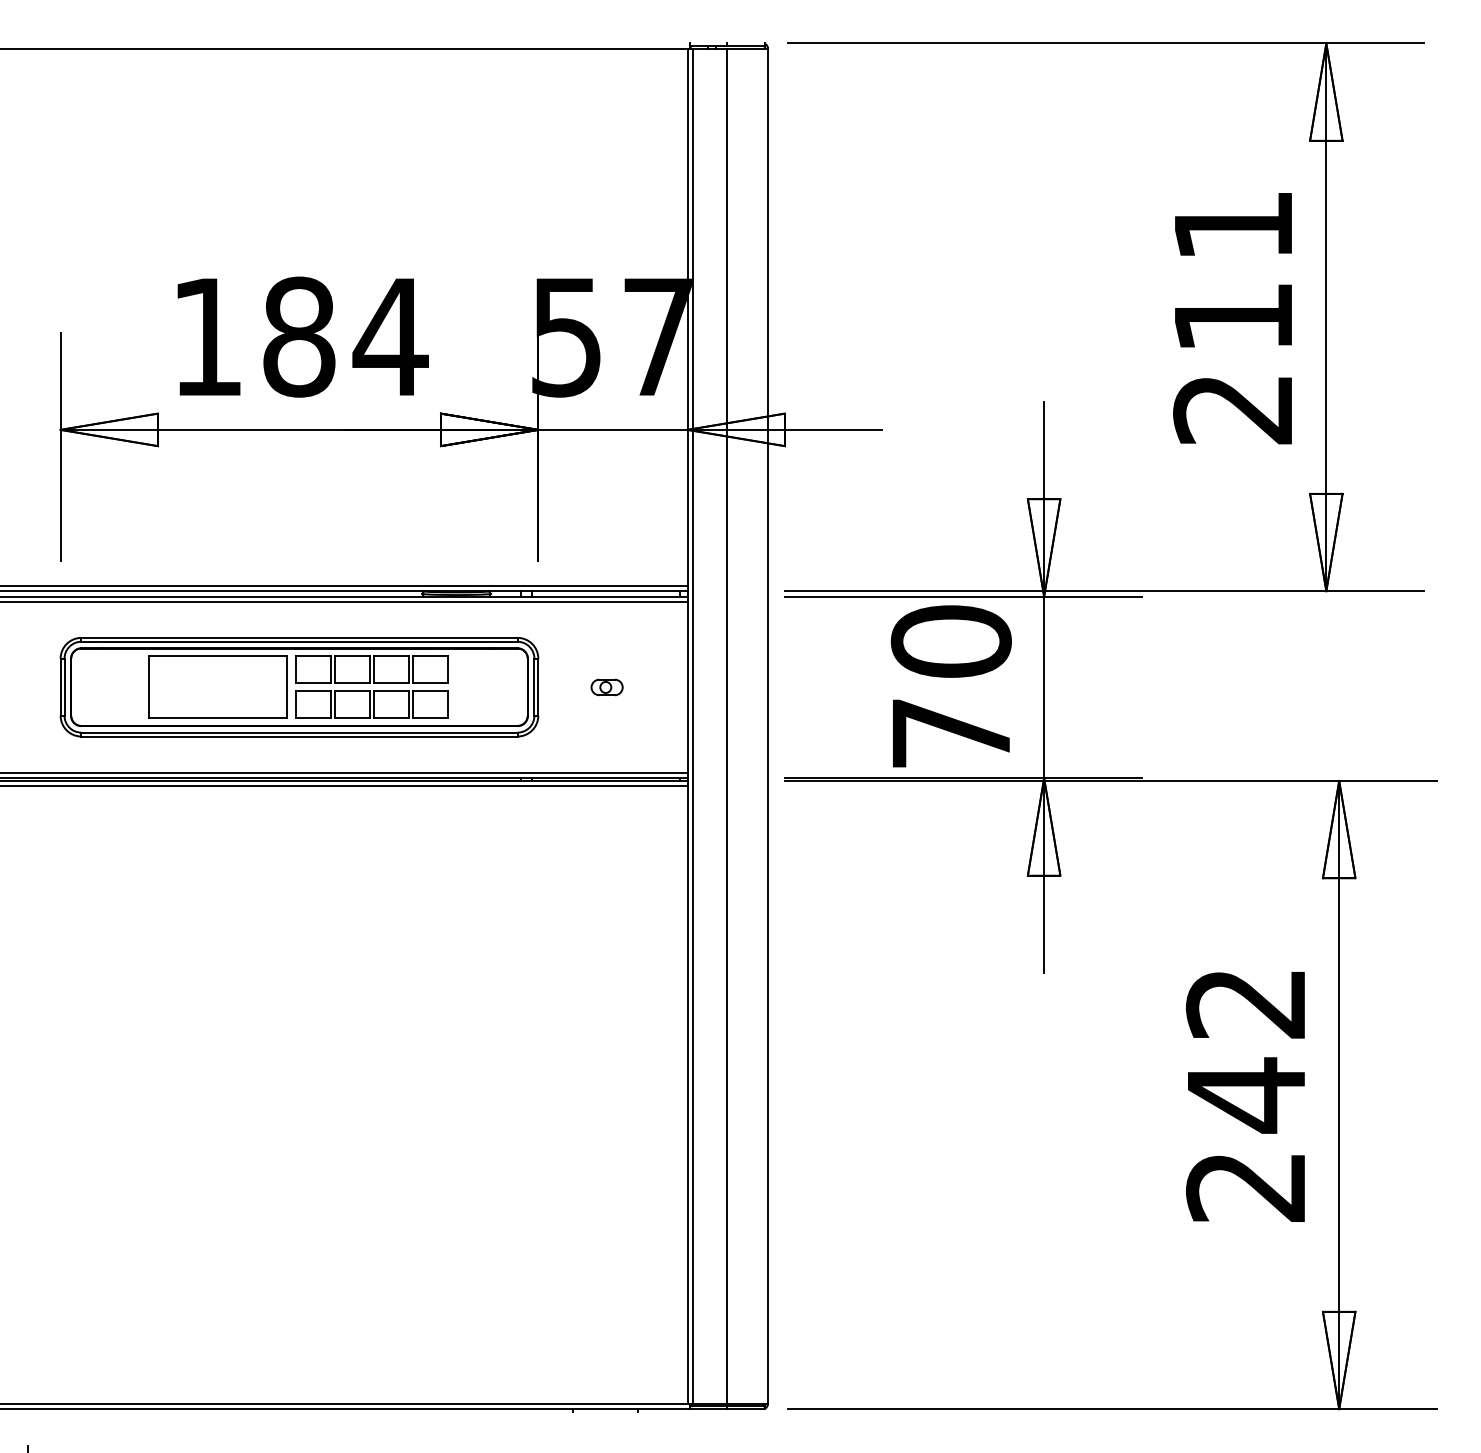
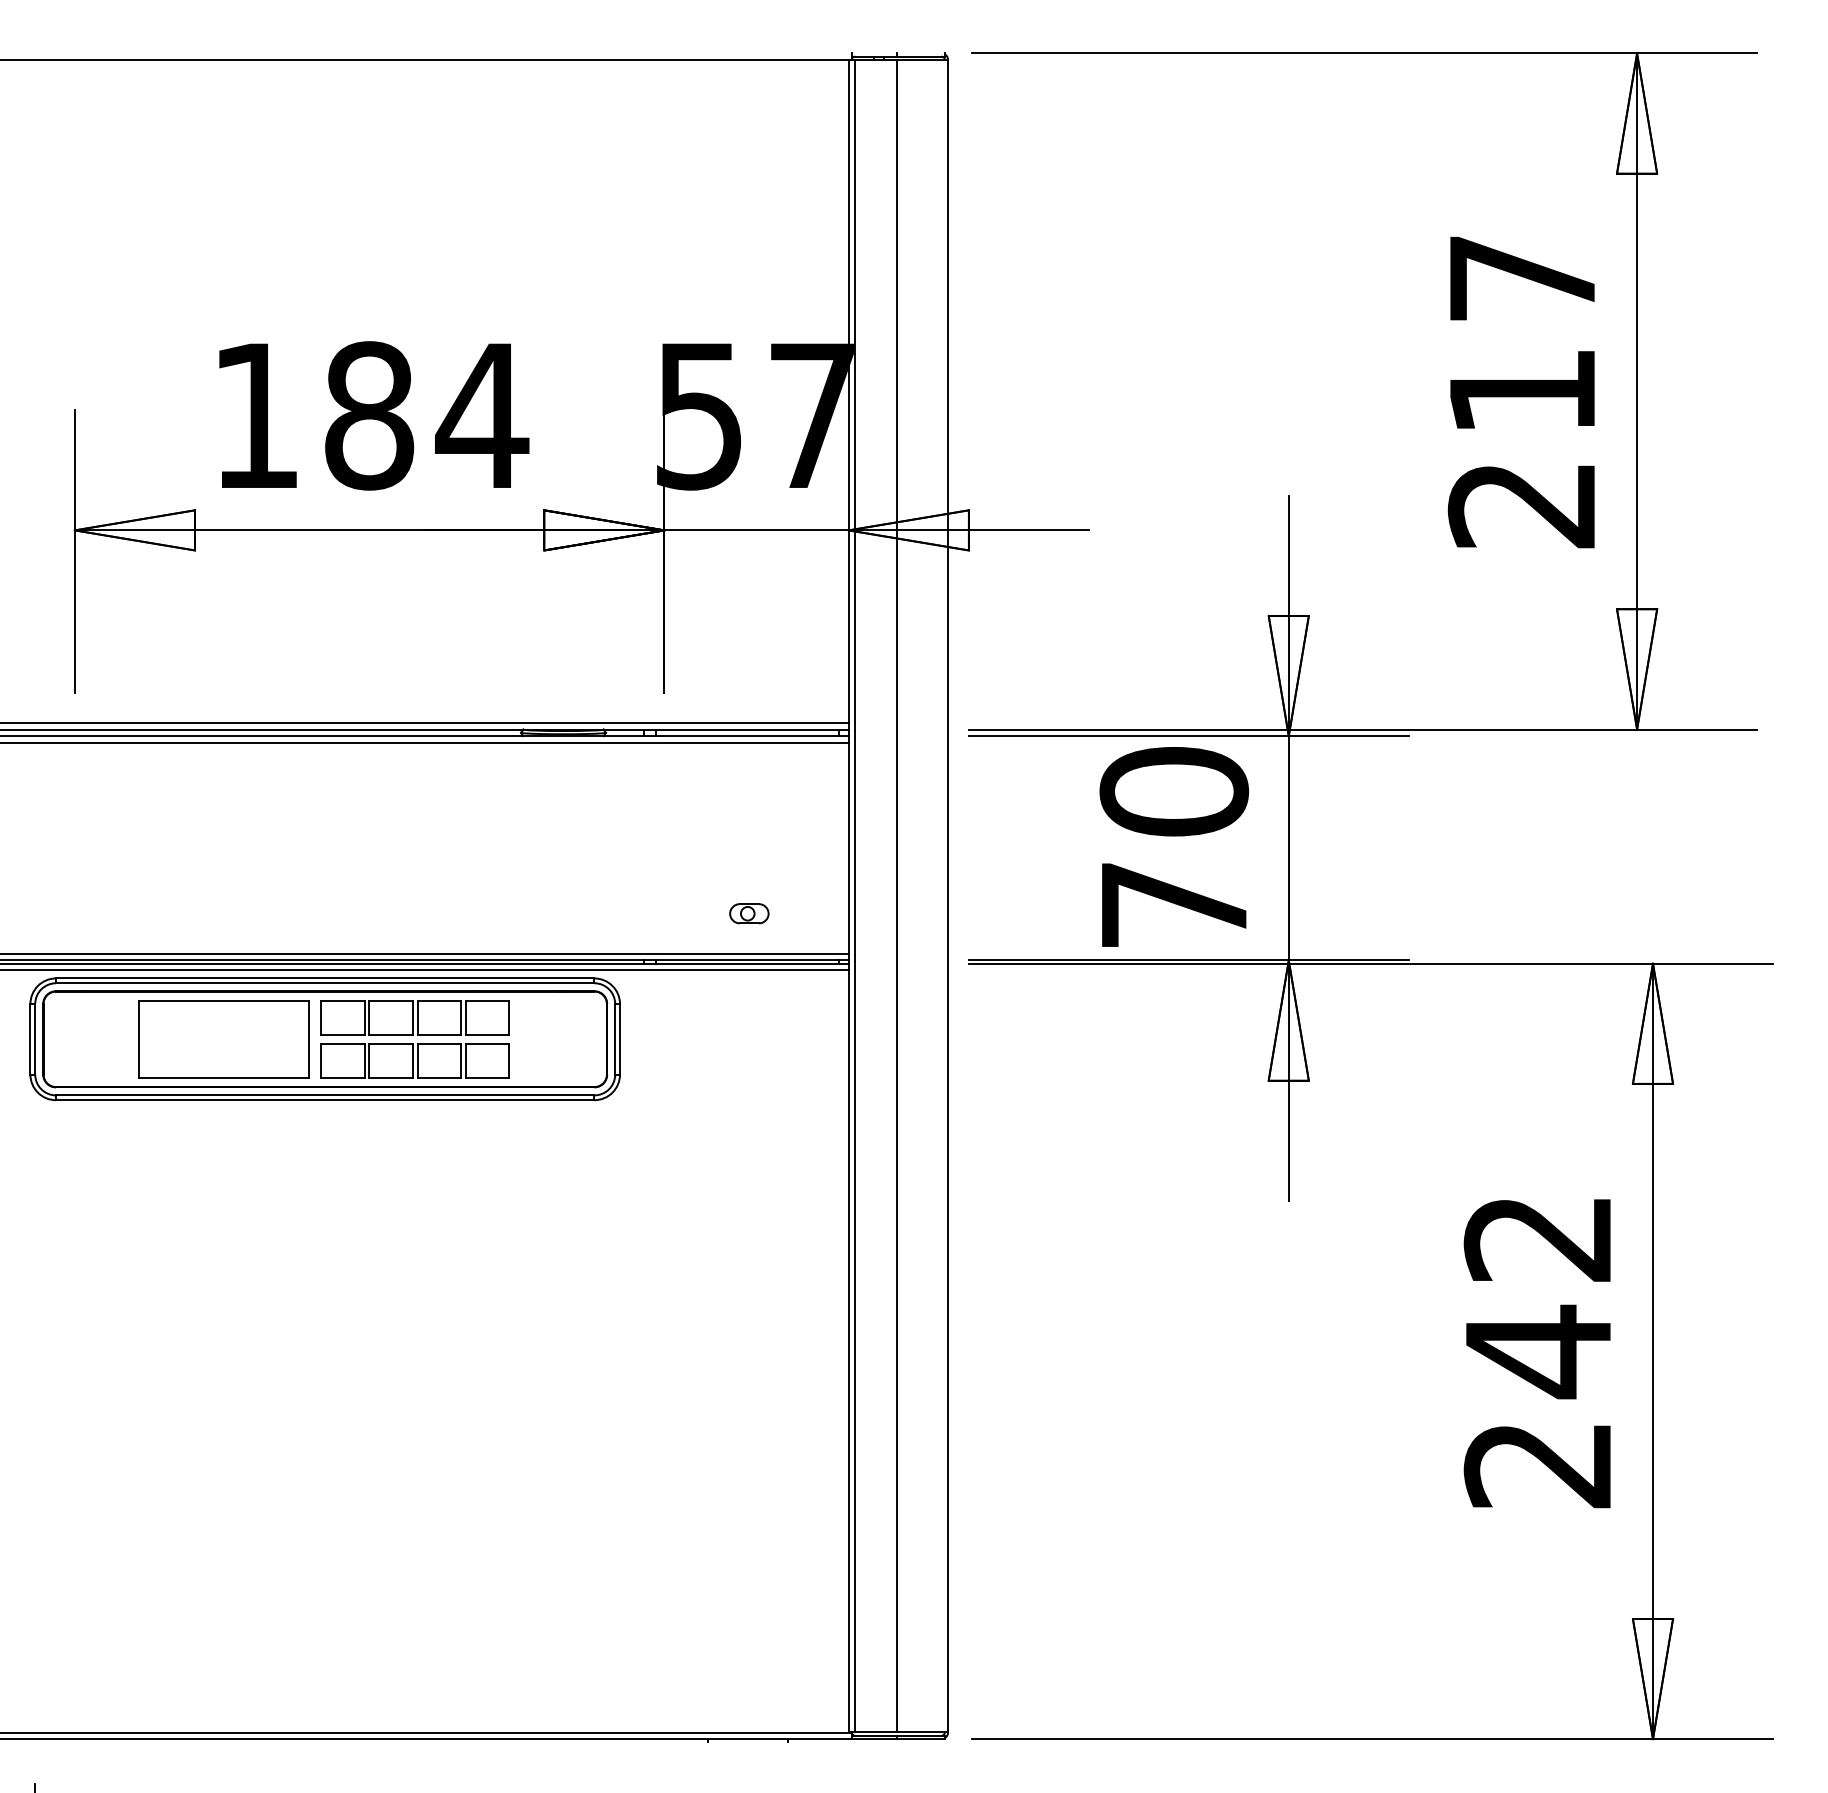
text: (1233, 225) -> (1522, 278), 211 -> 217
part: (299, 687) -> (325, 1039), moved
part: (606, 687) -> (748, 913), moved

